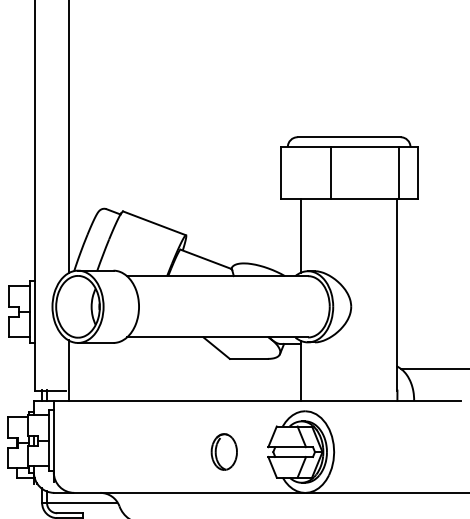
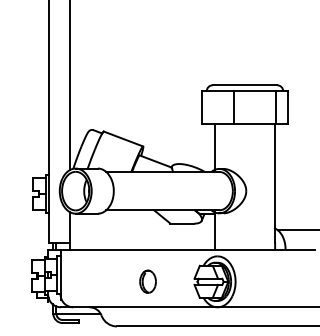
part: (223, 451) -> (147, 281), moved

